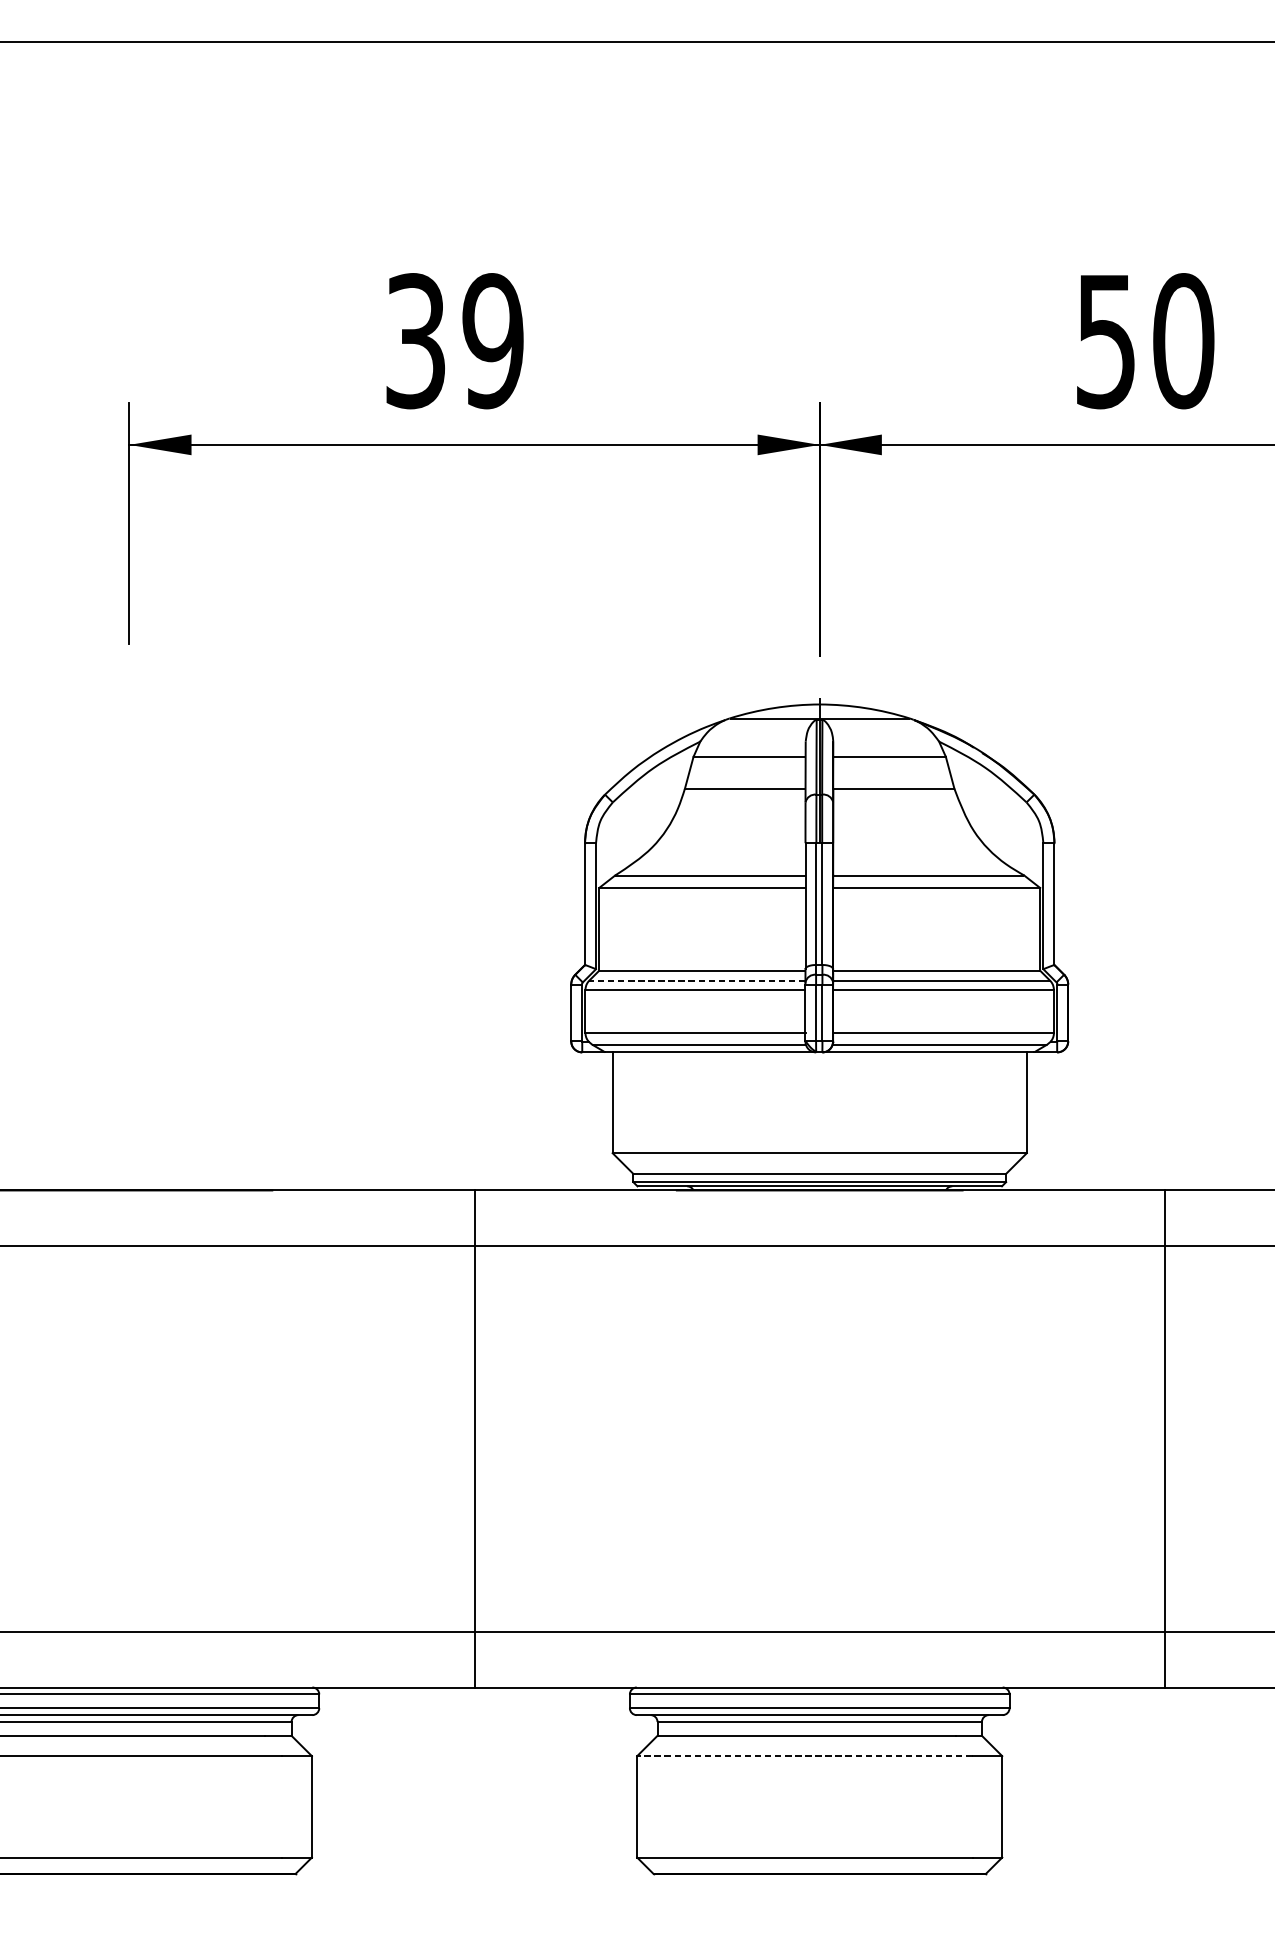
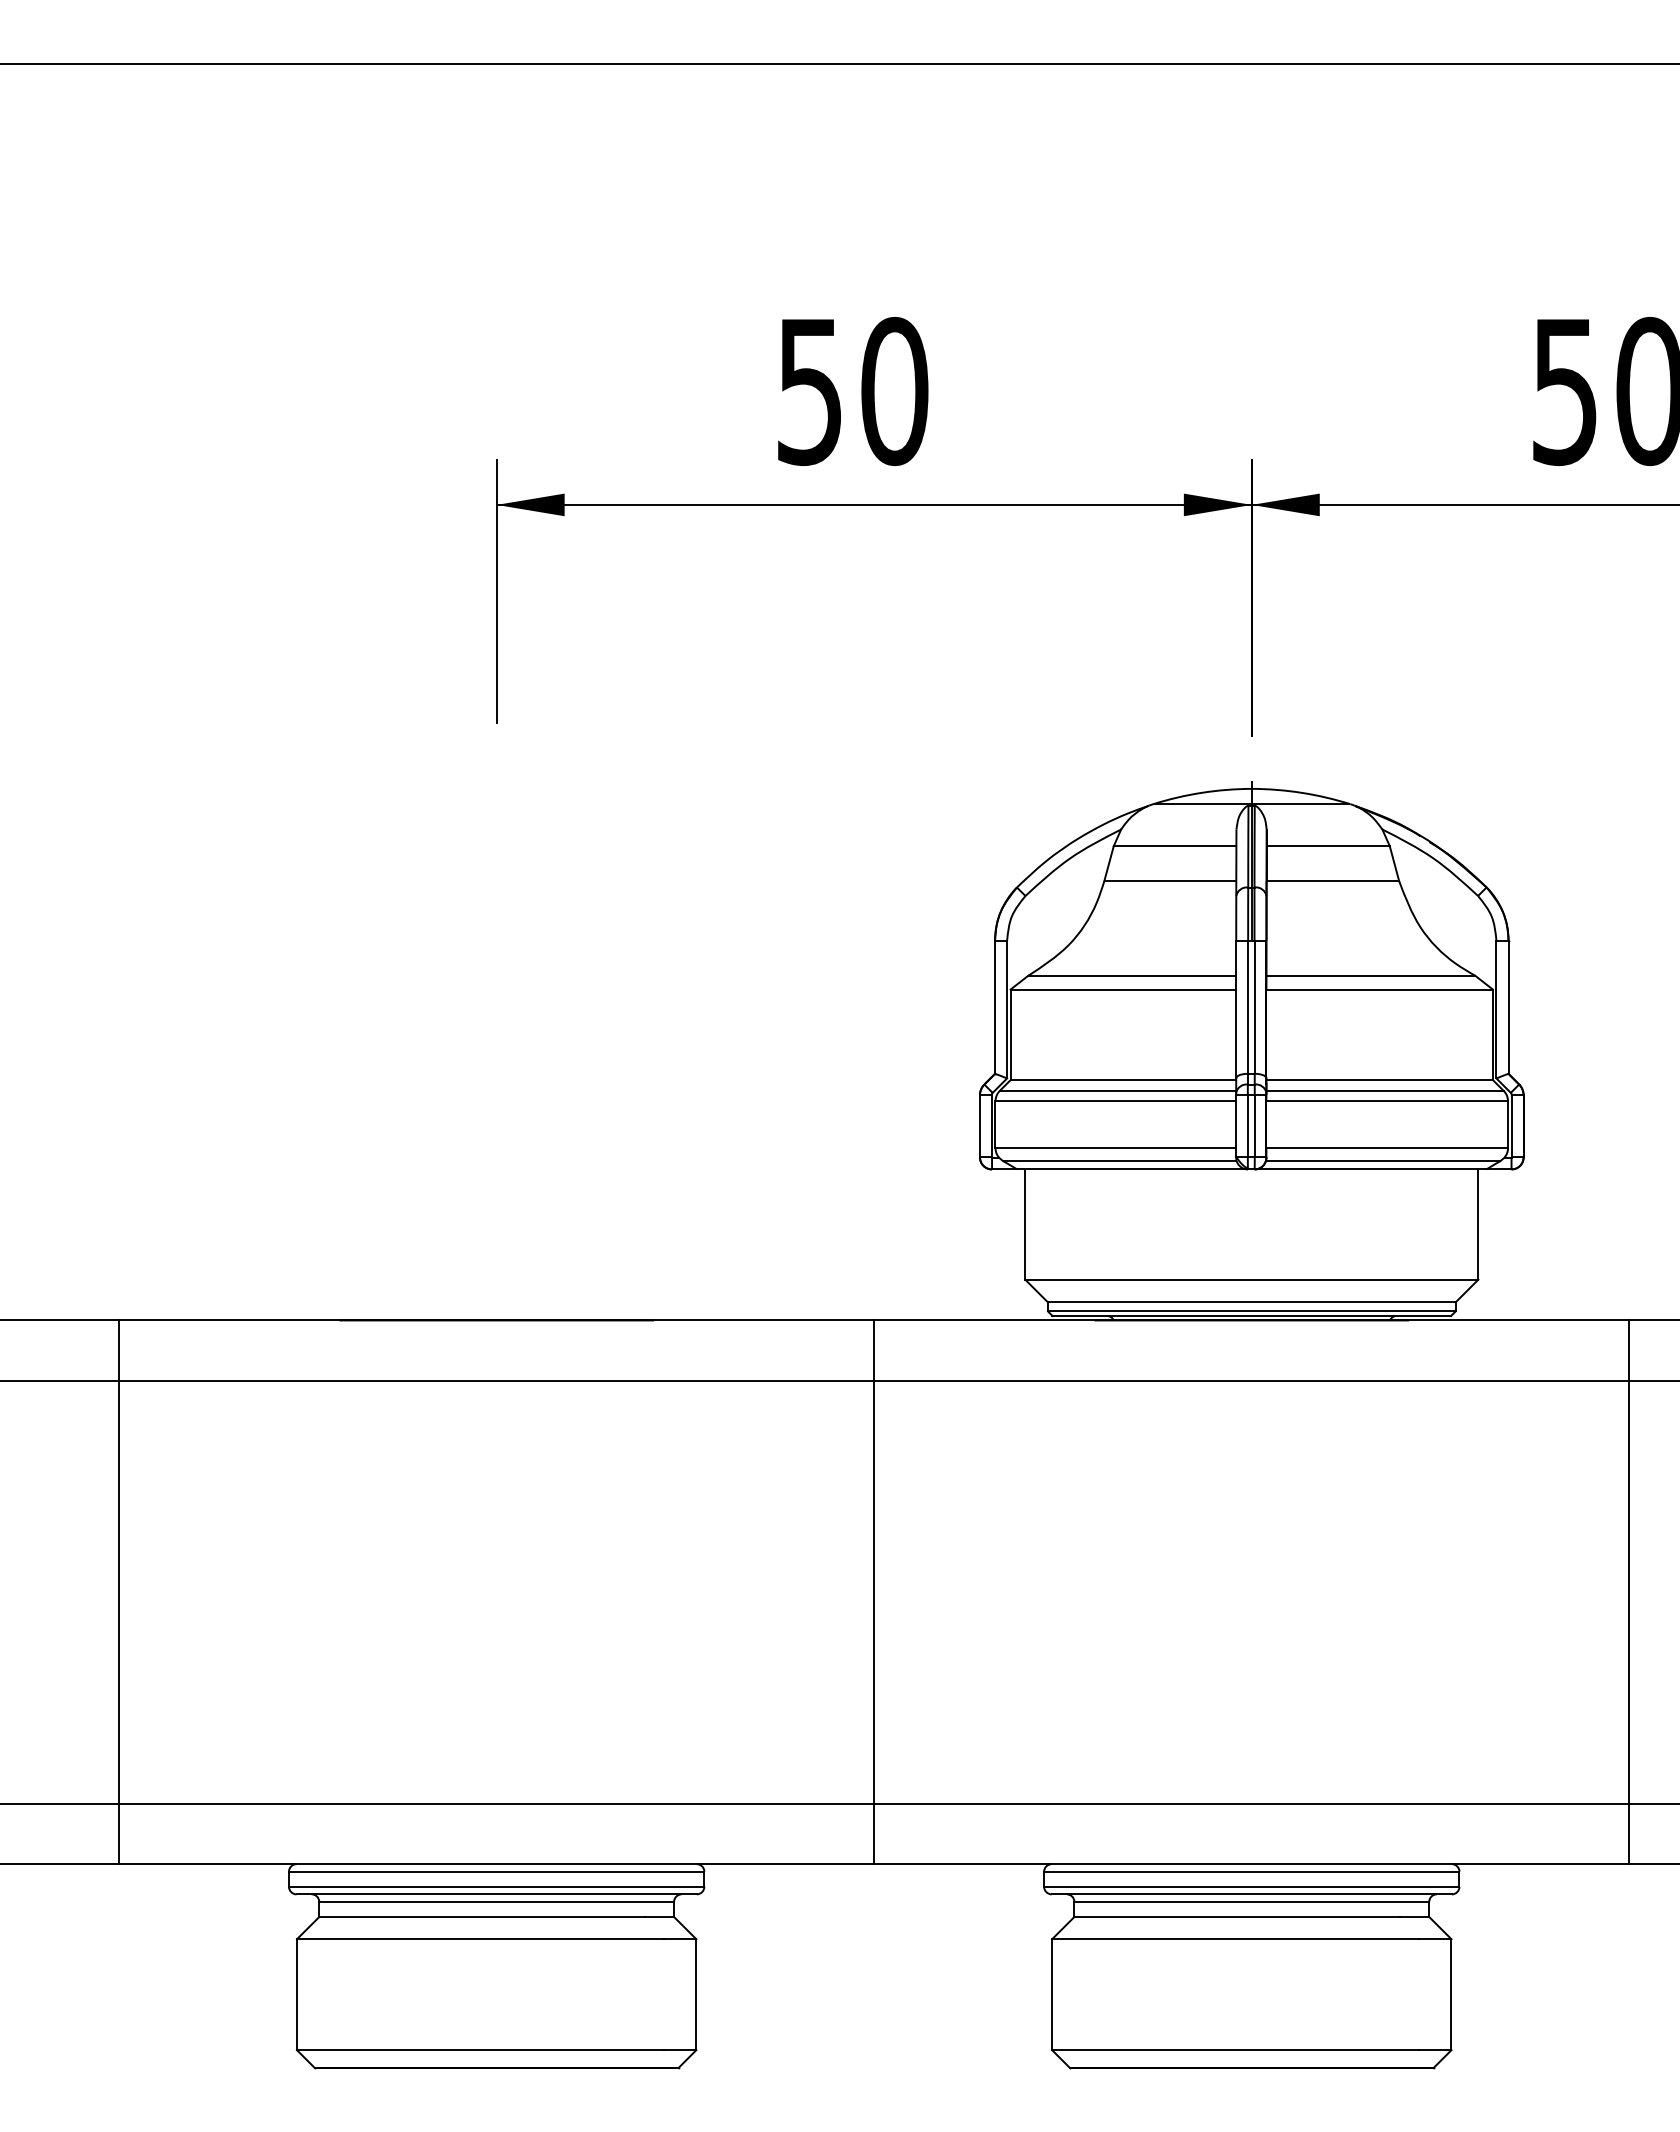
text: (455, 341) -> (853, 391), 39 -> 50
line: (696, 980) -> (1117, 1090), dashed -> solid
line: (804, 1756) -> (1235, 1939), dashed -> solid

